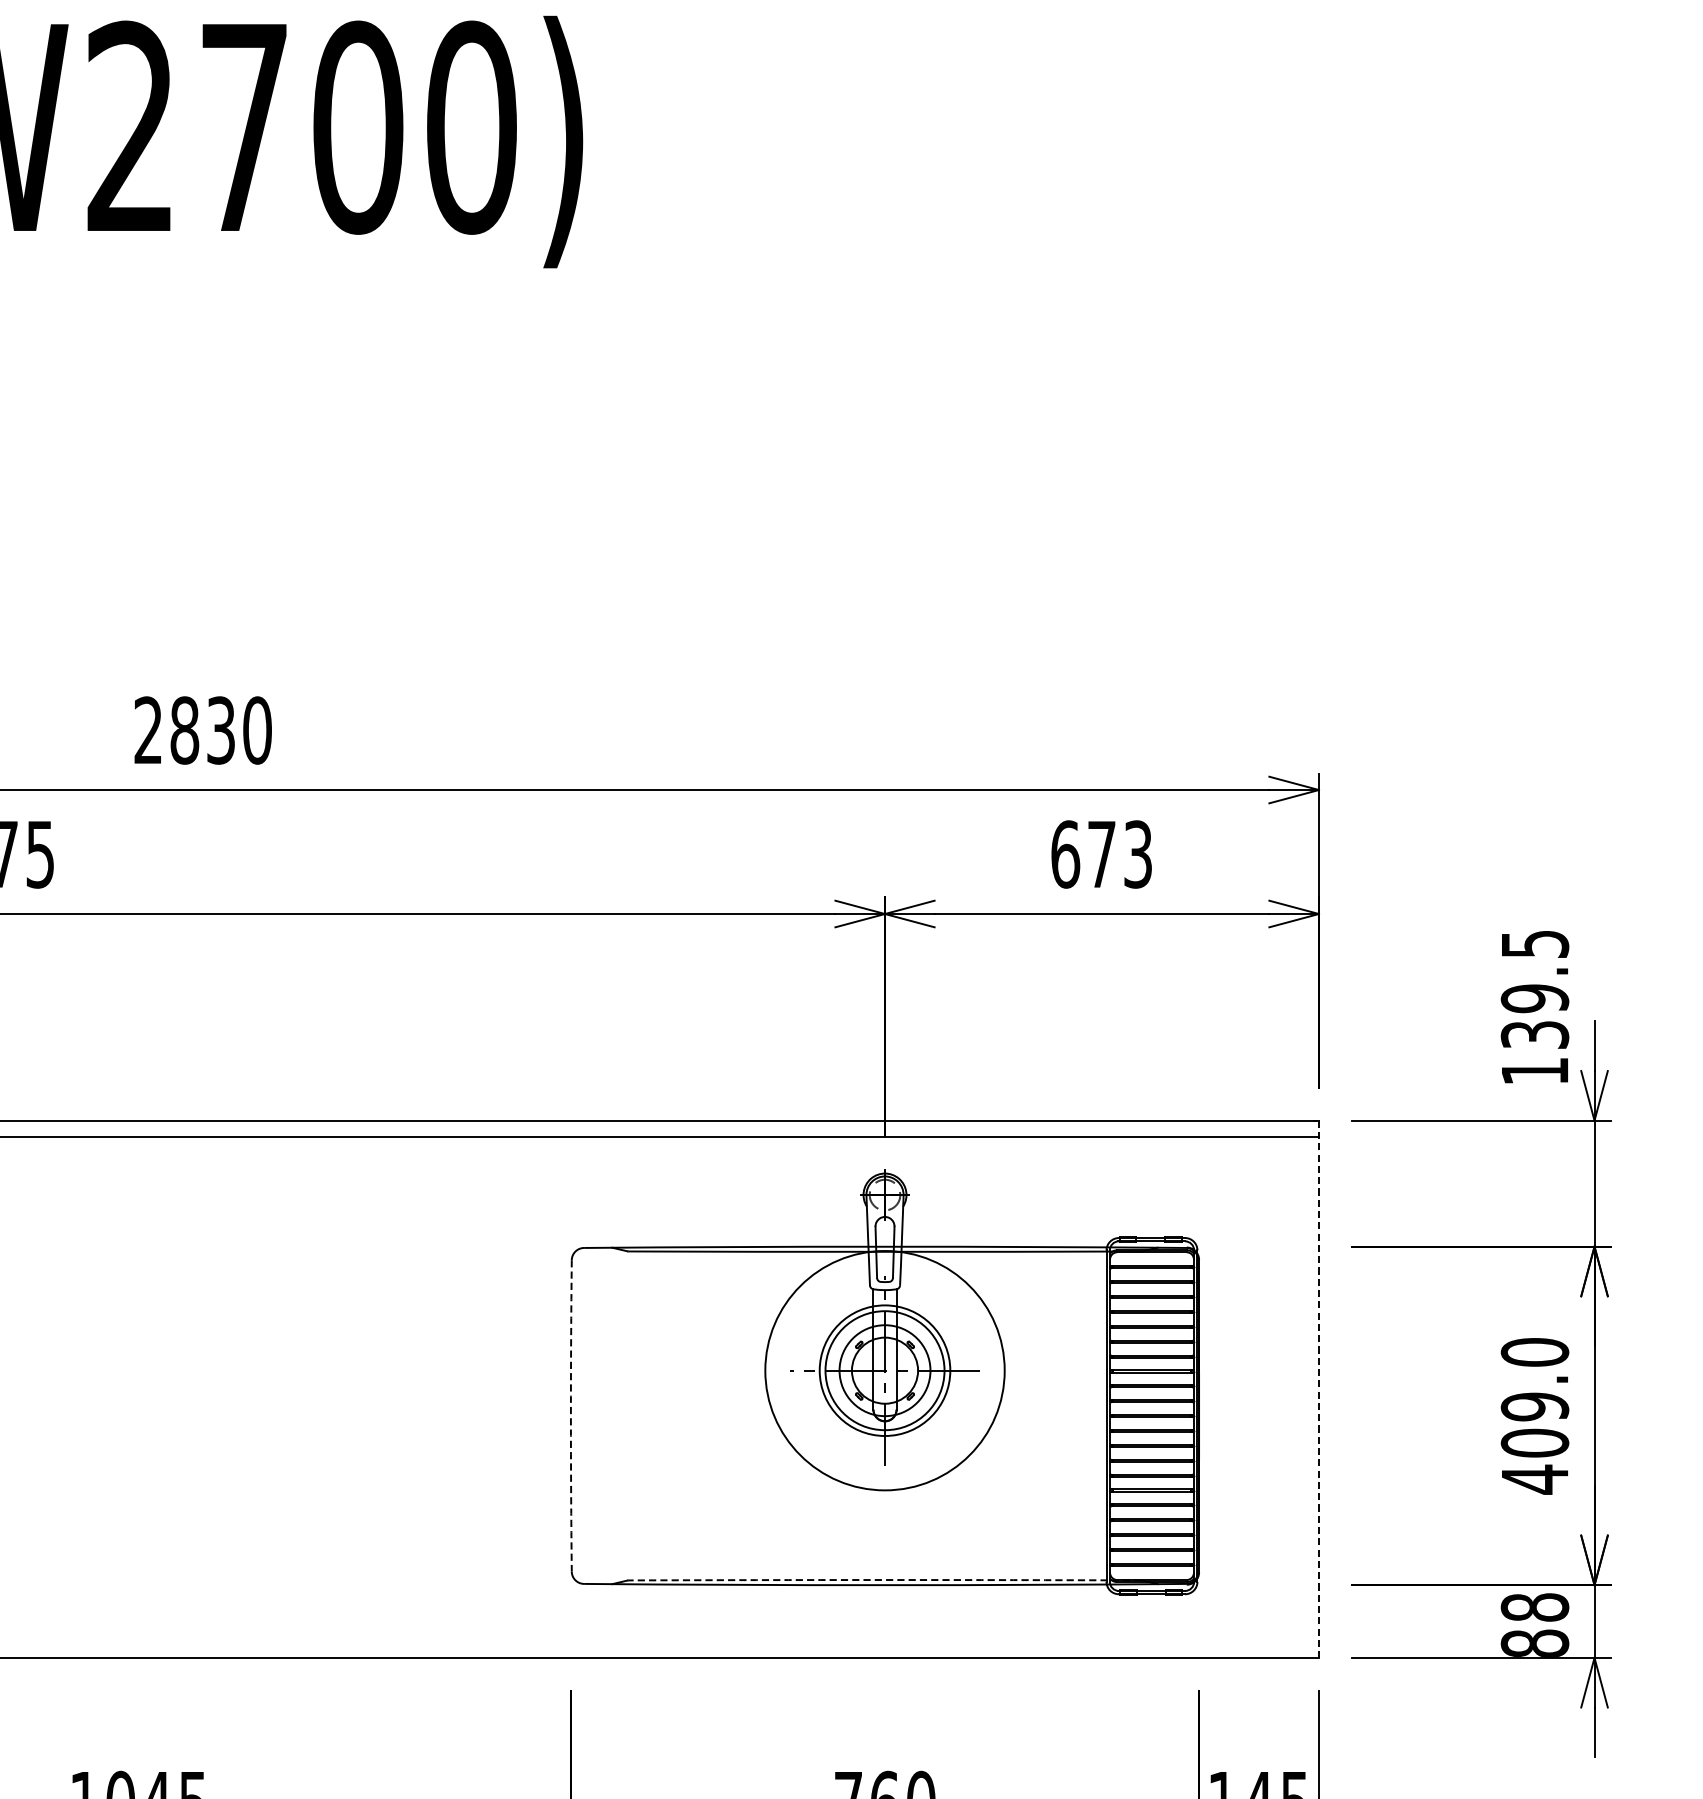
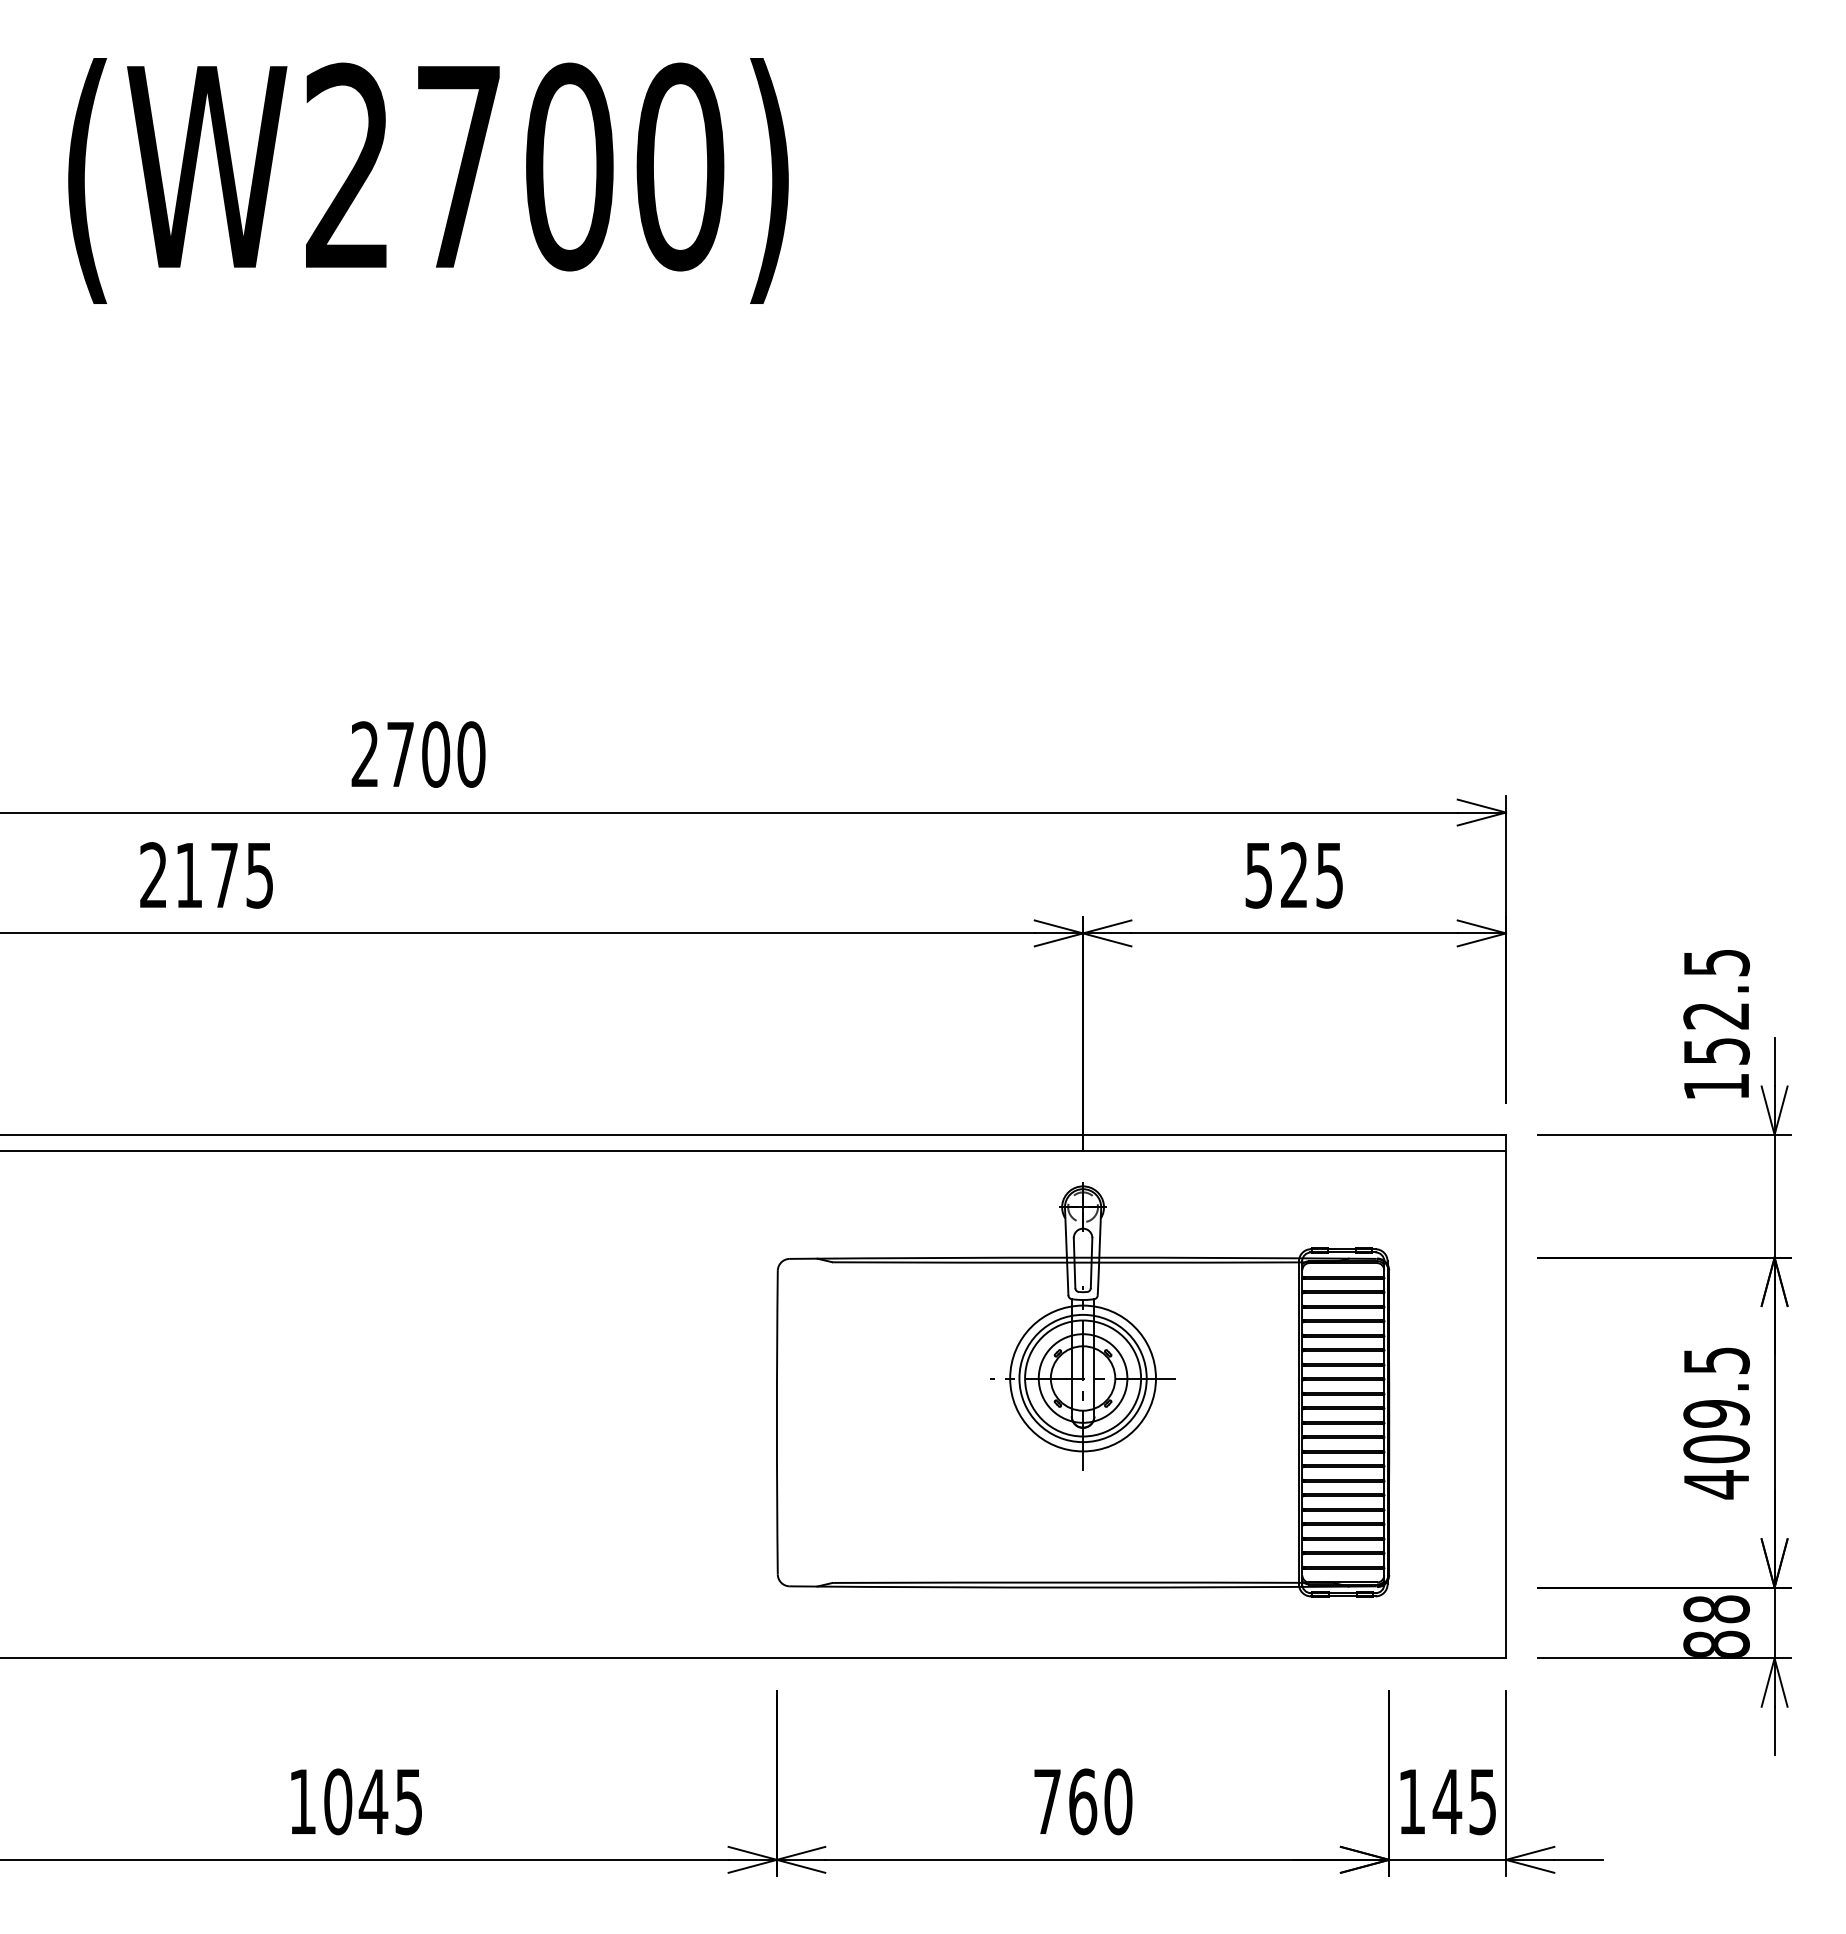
text: (203, 730) -> (418, 754), 2830 -> 2700
text: (1101, 854) -> (1294, 875), 673 -> 525
text: (1534, 1016) -> (1716, 1033), 139.5 -> 152.5
text: (1534, 1352) -> (1716, 1360), 409.0 -> 409.5
circle: (884, 1370) -> (1082, 1378), size x0.62
line: (1319, 1389) -> (1506, 1396), dashed -> solid
arc: (570, 1415) -> (776, 1422), dashed -> solid
arc: (885, 1579) -> (1083, 1582), dashed -> solid

